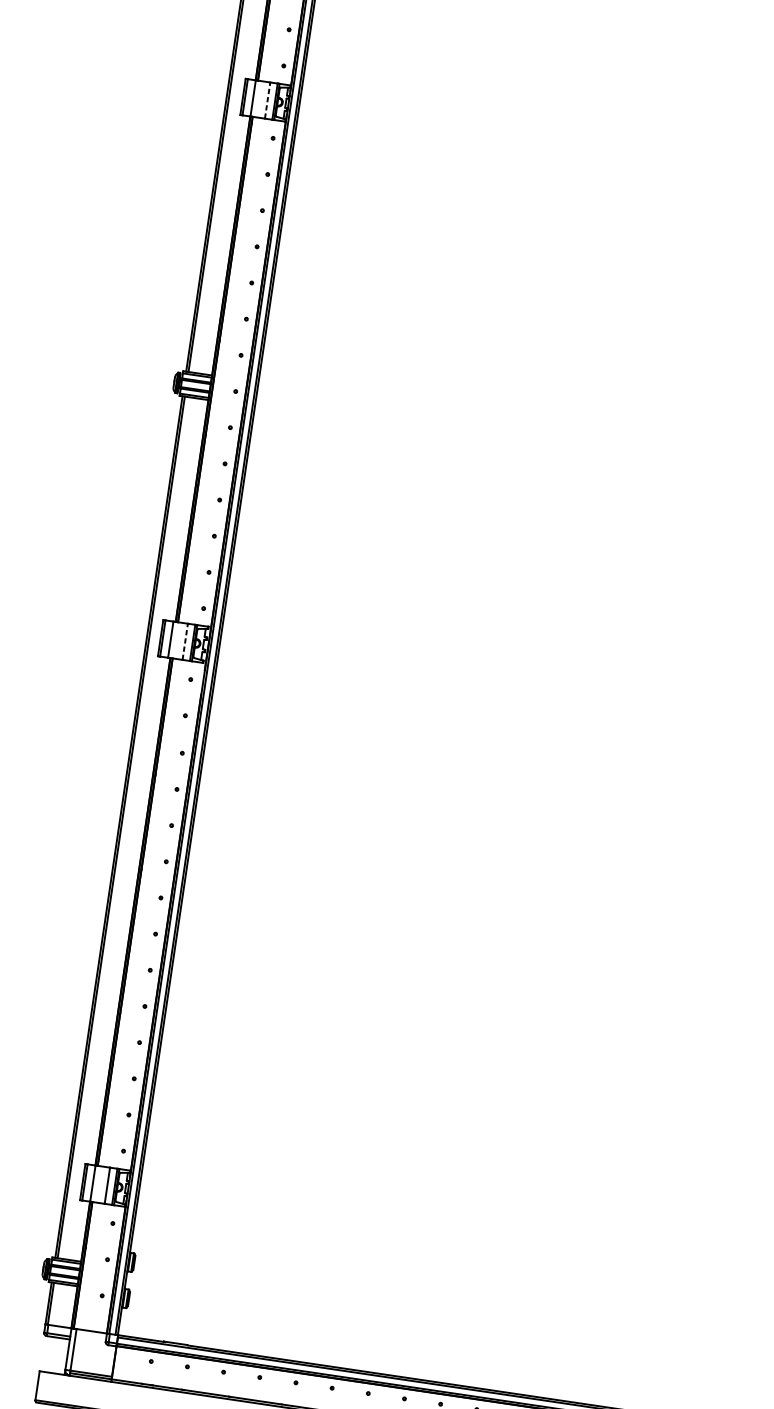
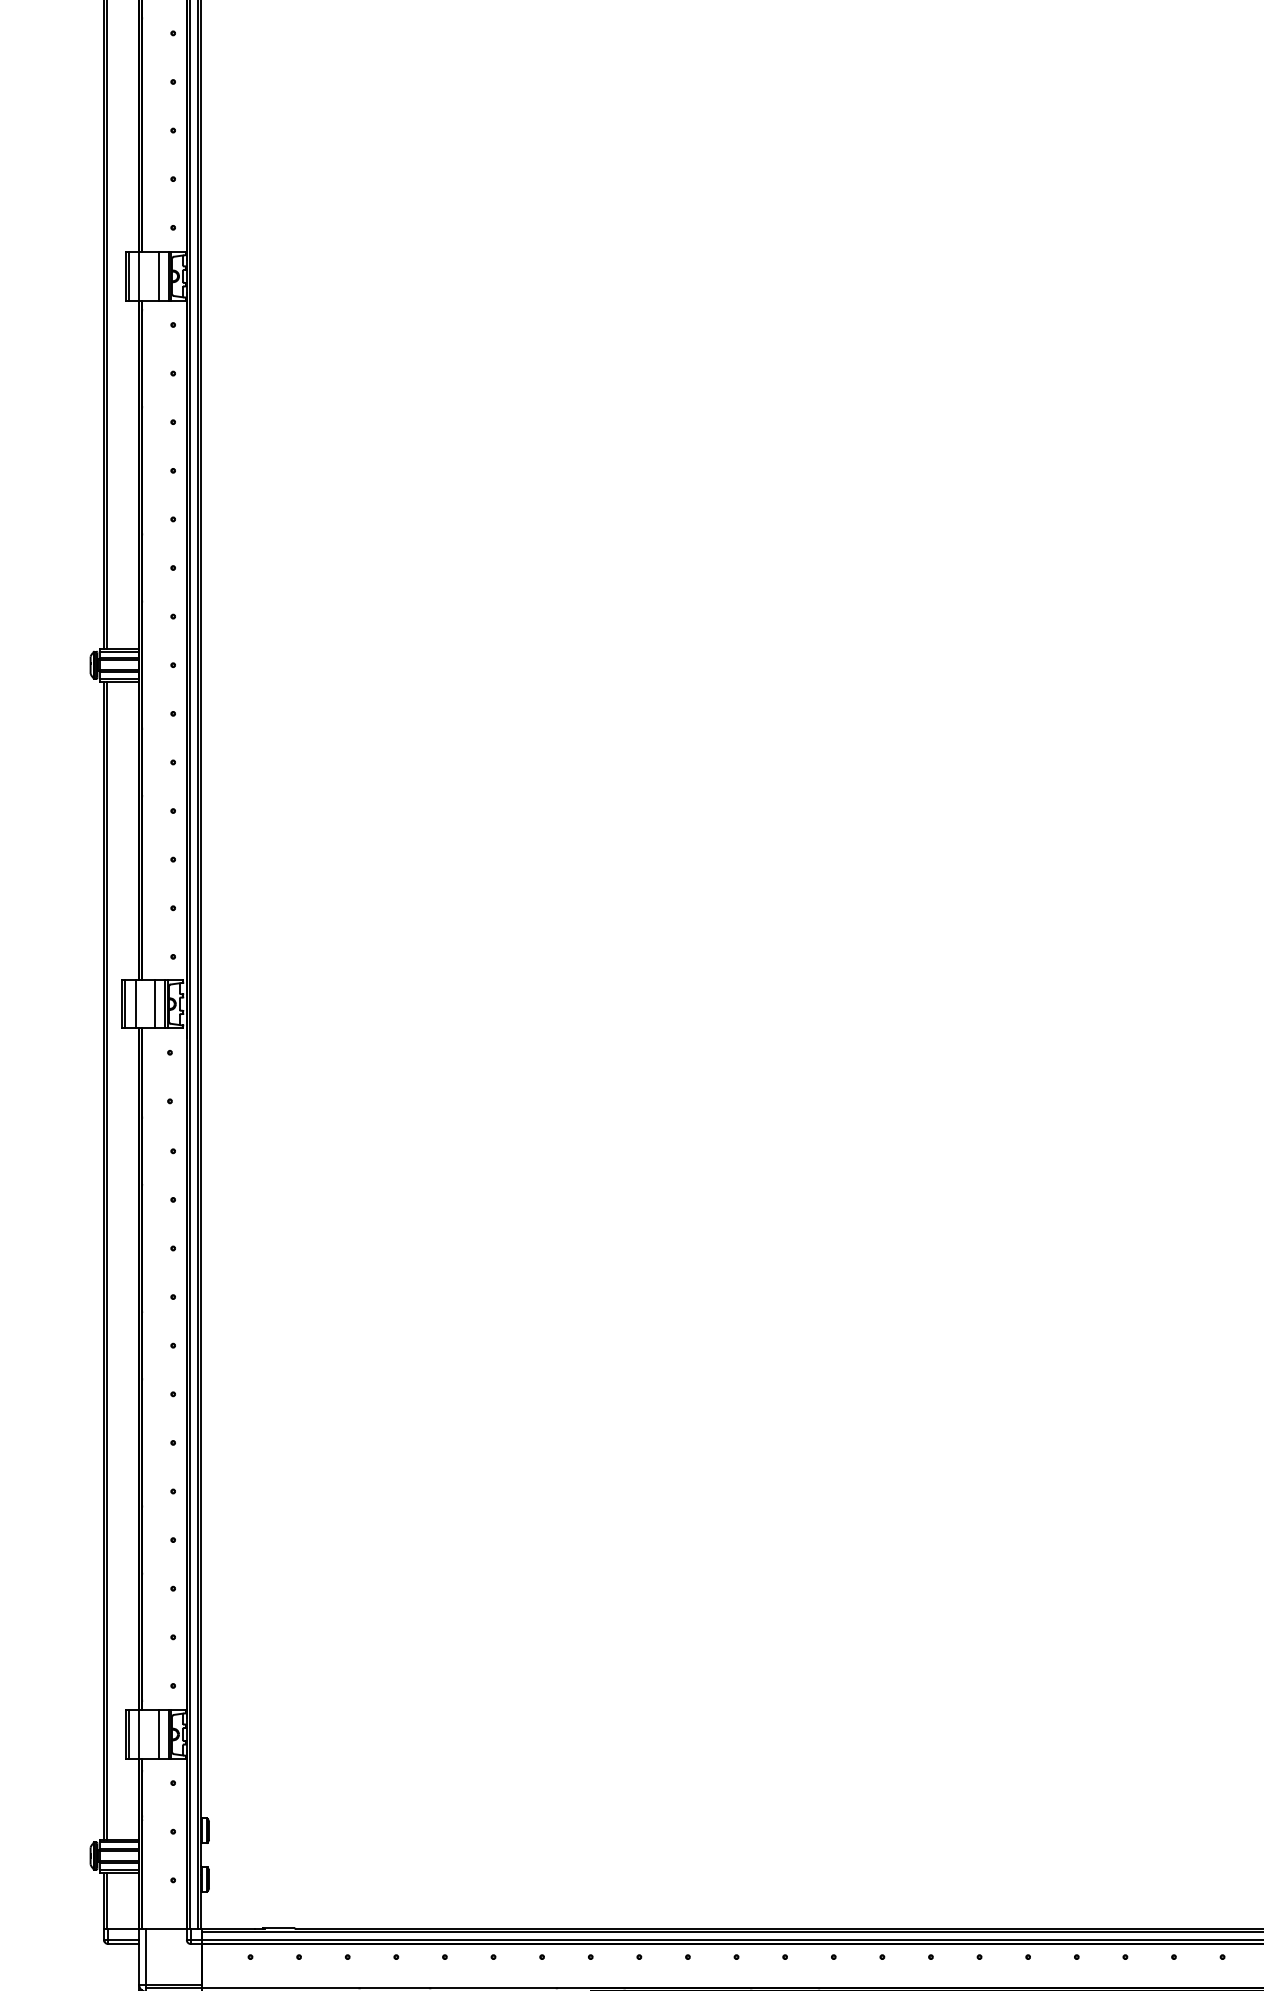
line: (267, 99) -> (158, 275), dashed -> solid
line: (185, 641) -> (155, 1003), dashed -> solid

